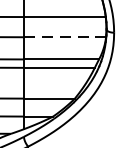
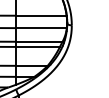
line: (66, 37) -> (42, 28), dashed -> solid

